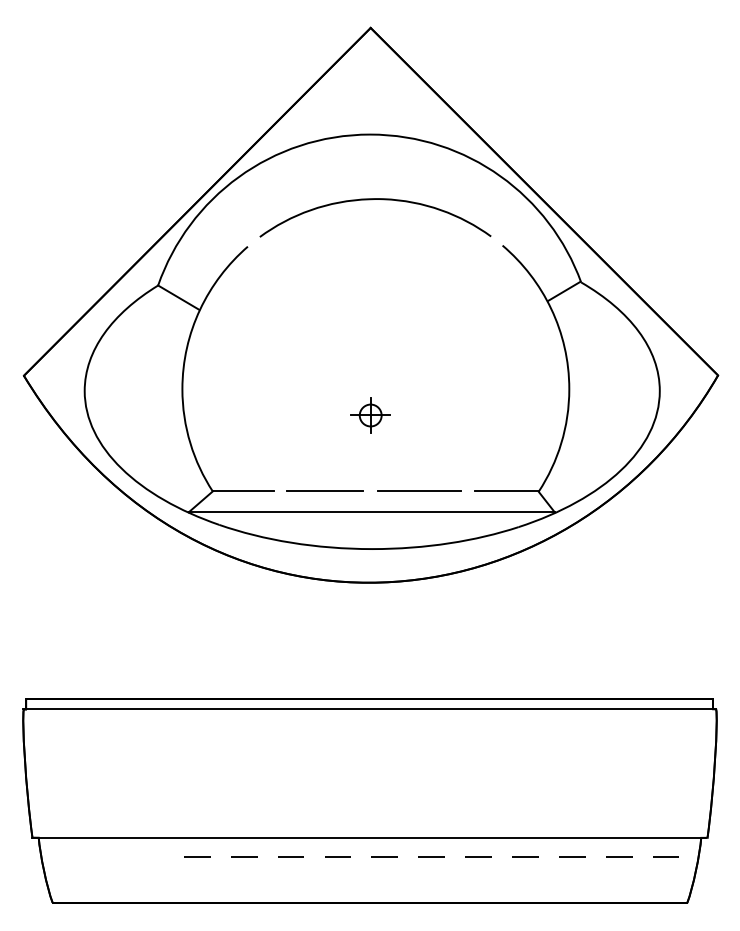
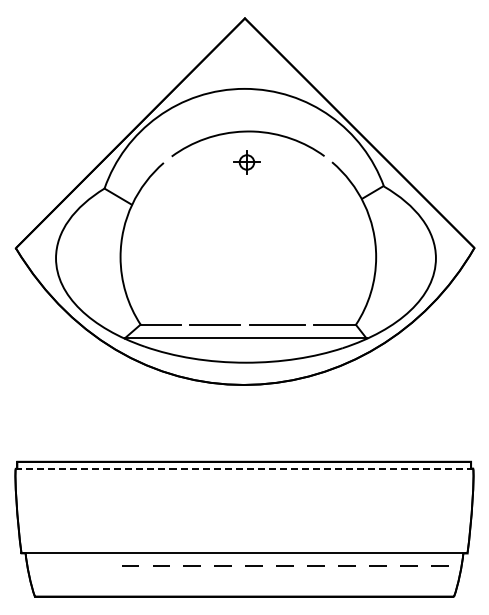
part: (370, 415) -> (246, 162), moved
line: (370, 709) -> (244, 468), solid -> dashed

